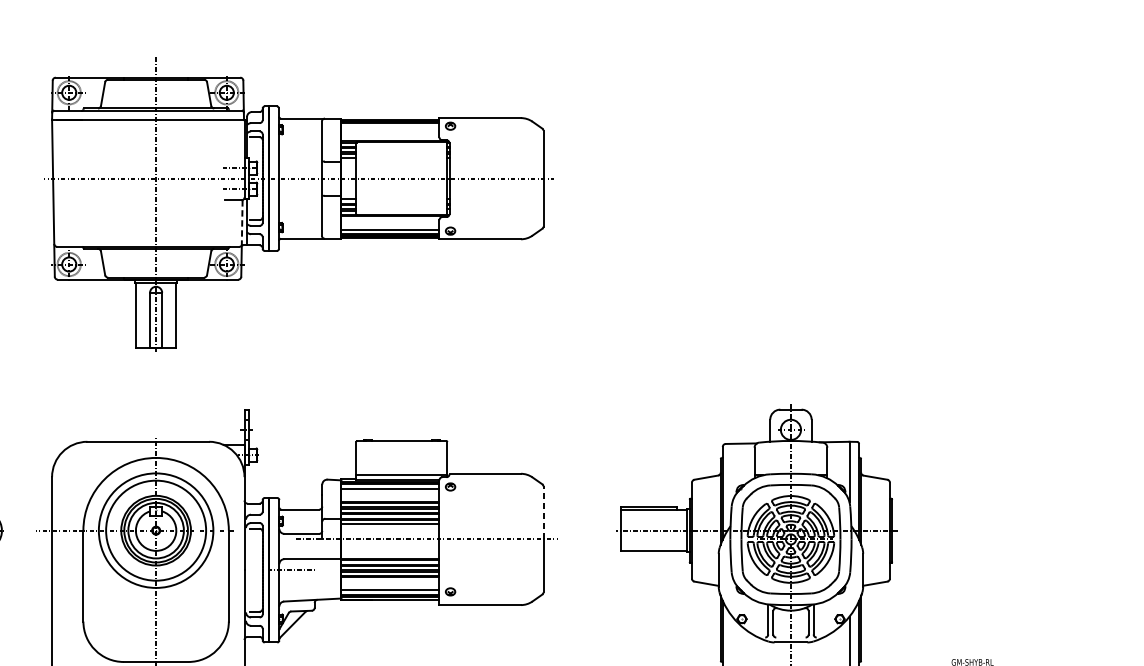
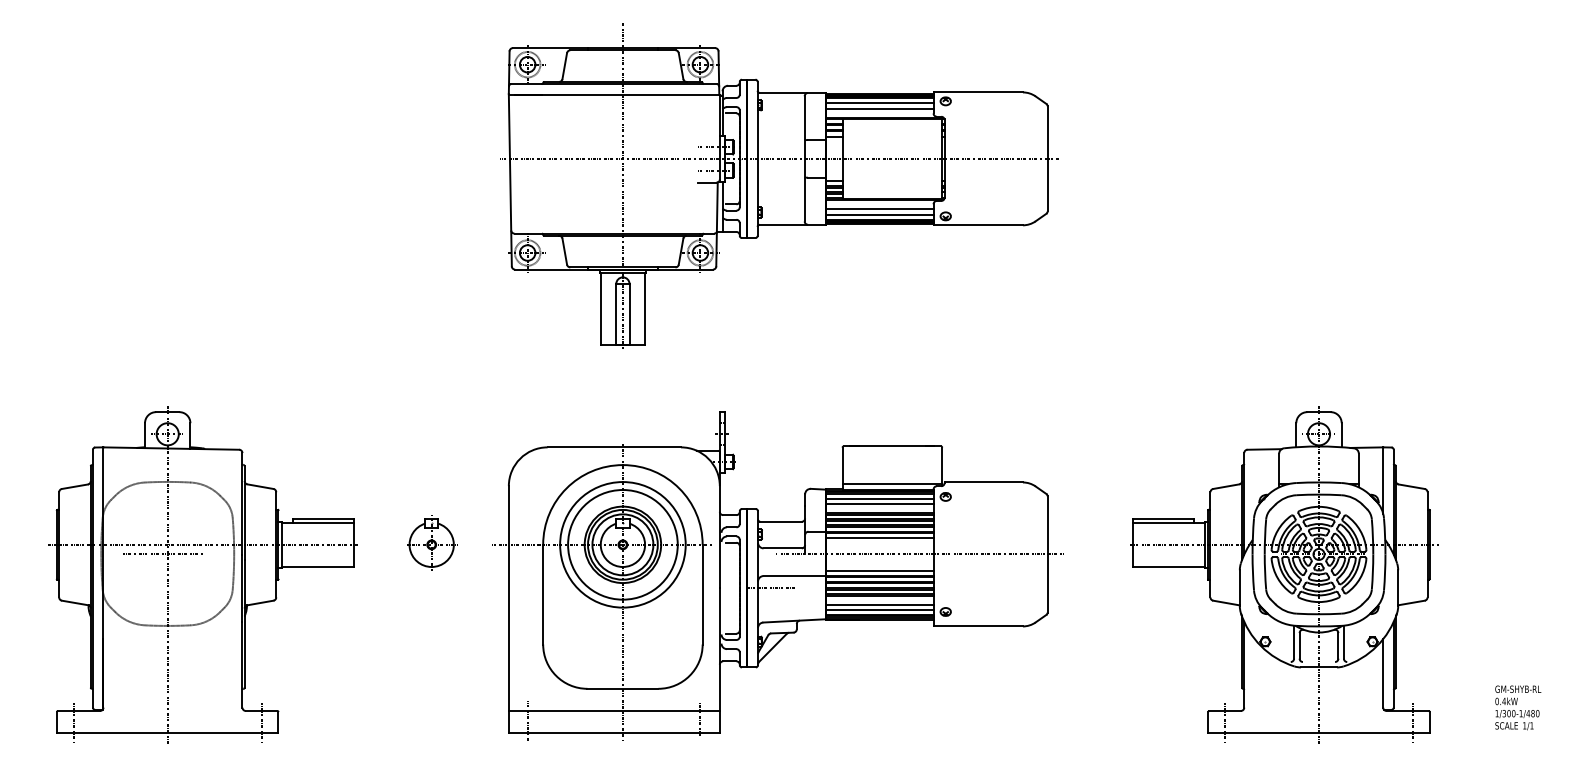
line: (390, 128) -> (879, 103), added
line: (390, 132) -> (879, 108), added
line: (242, 223) -> (717, 207), dashed -> solid
line: (390, 224) -> (879, 209), added
line: (390, 493) -> (879, 504), added
line: (543, 512) -> (1047, 524), dashed -> solid
line: (390, 554) -> (879, 571), added
line: (390, 585) -> (879, 604), added

